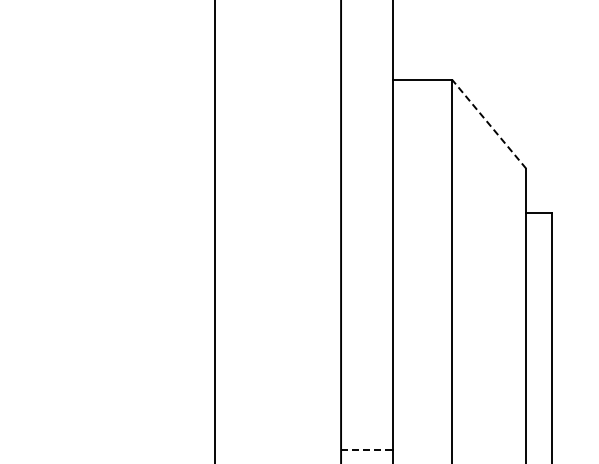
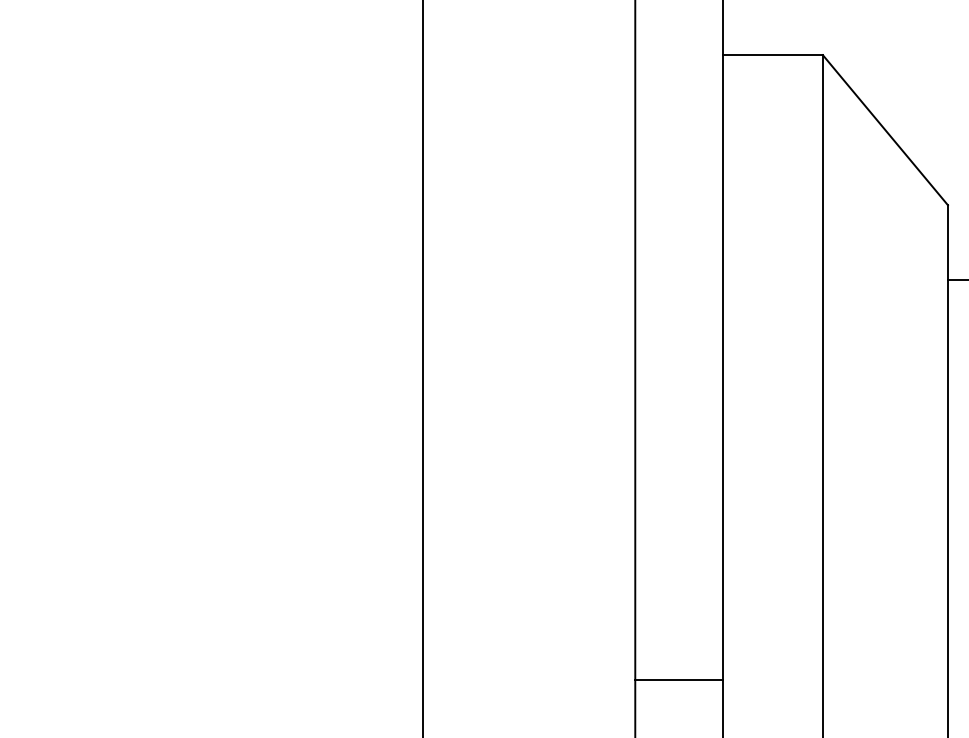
line: (489, 124) -> (885, 130), dashed -> solid
line: (367, 450) -> (679, 680), dashed -> solid

